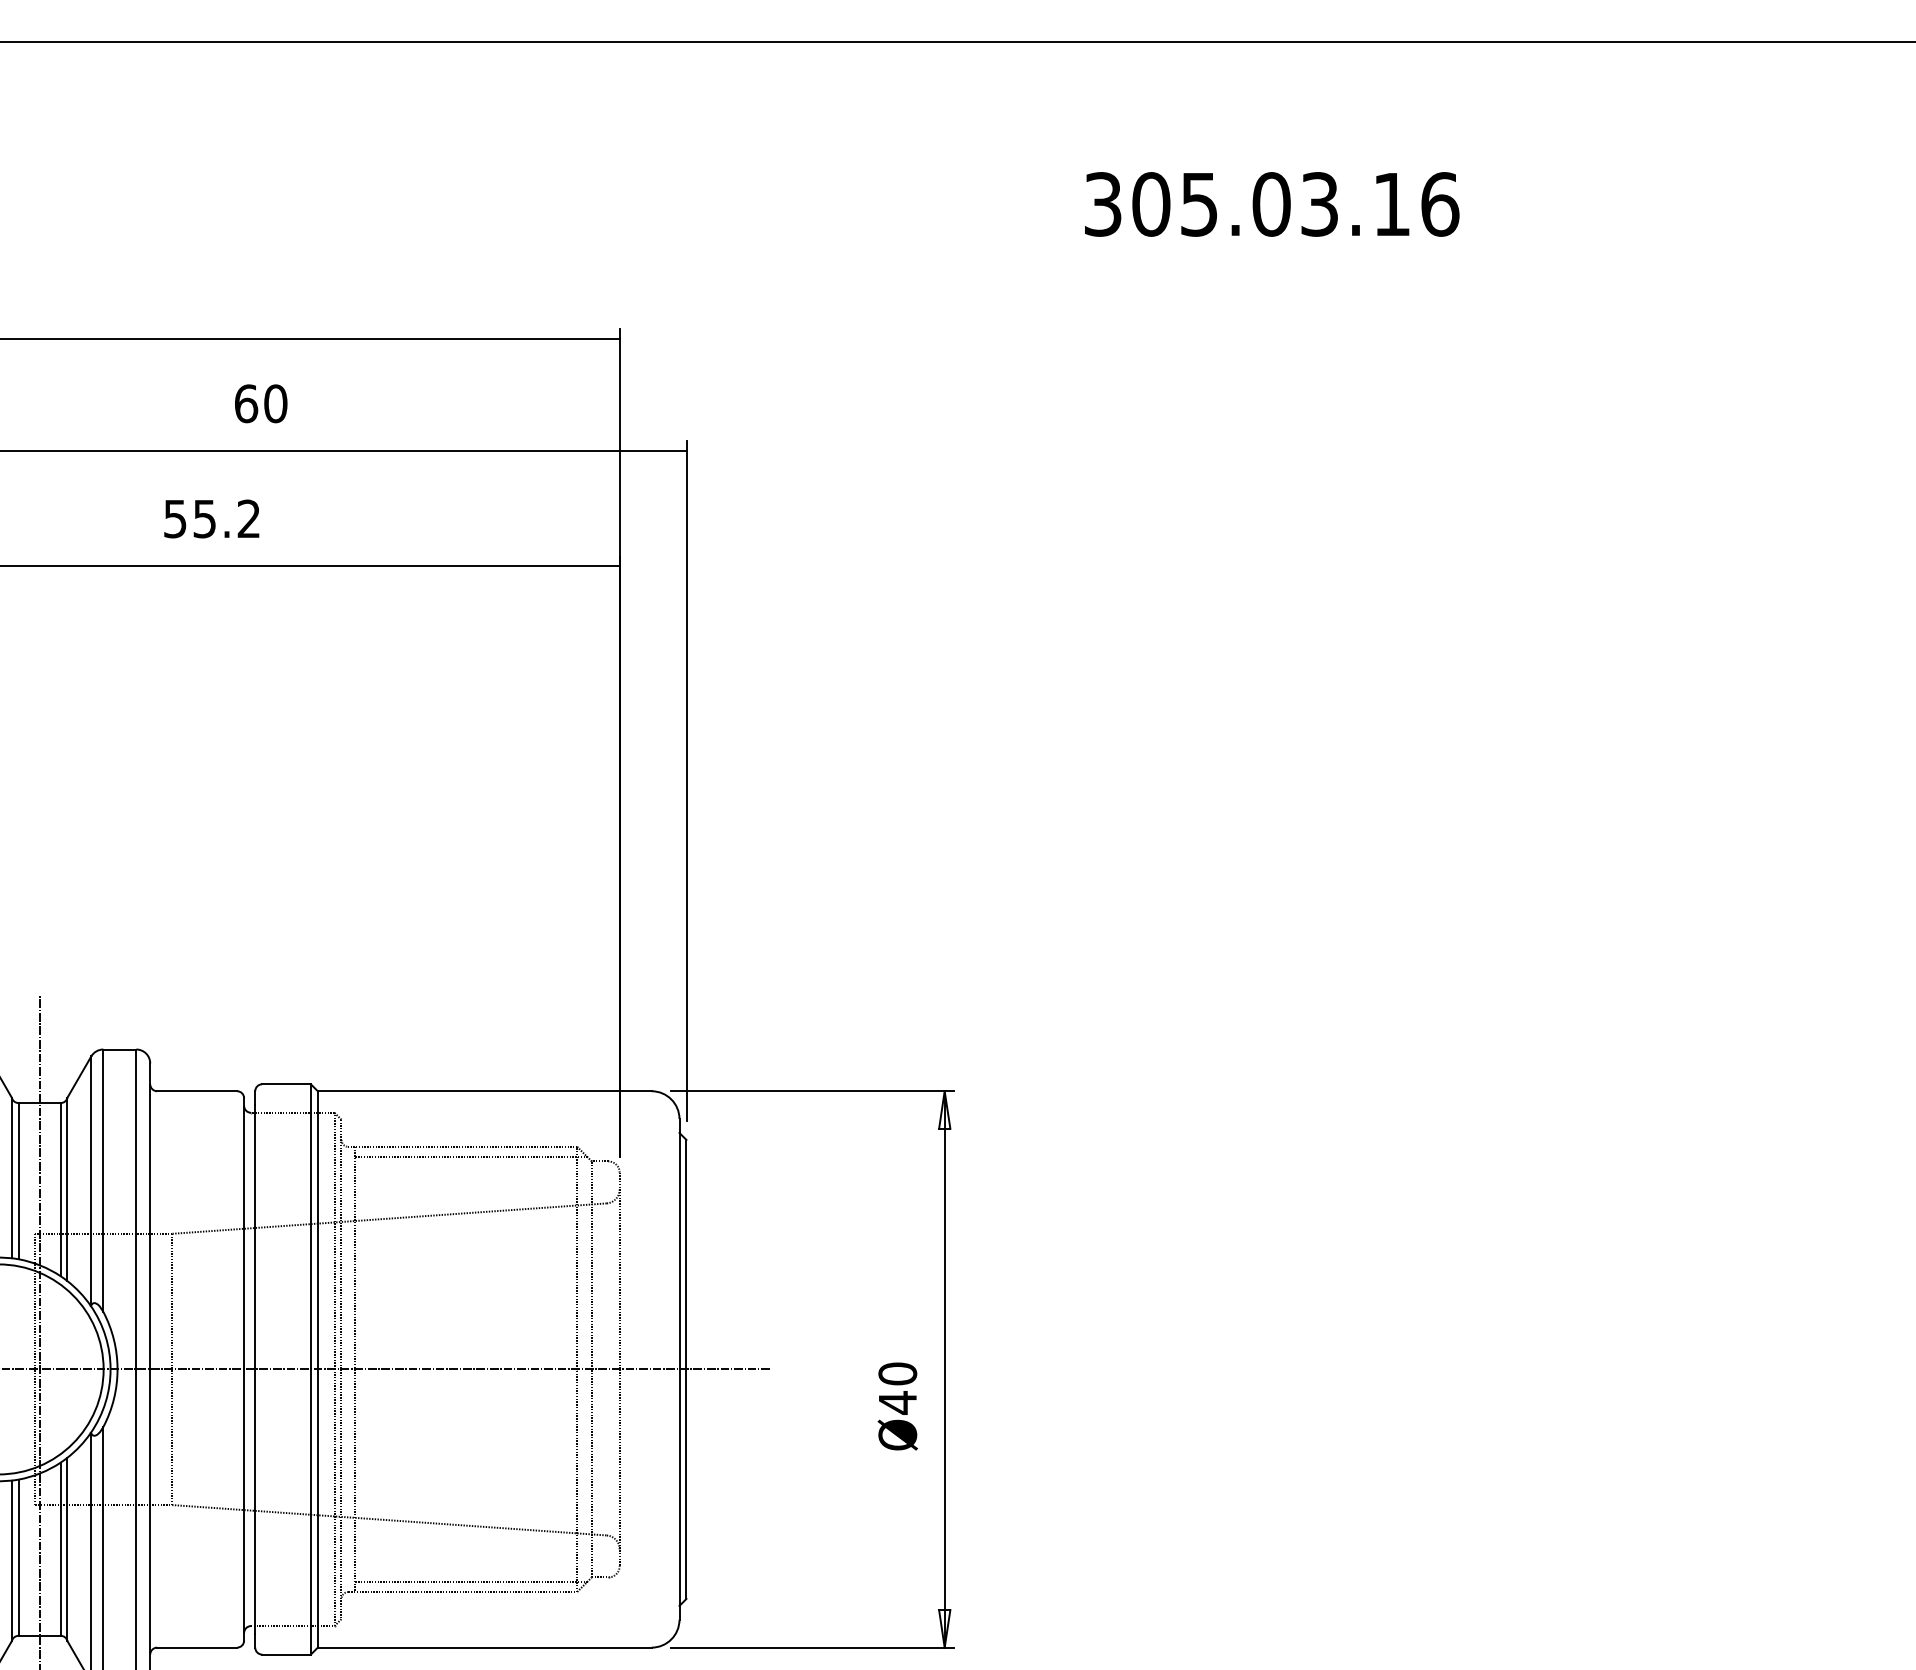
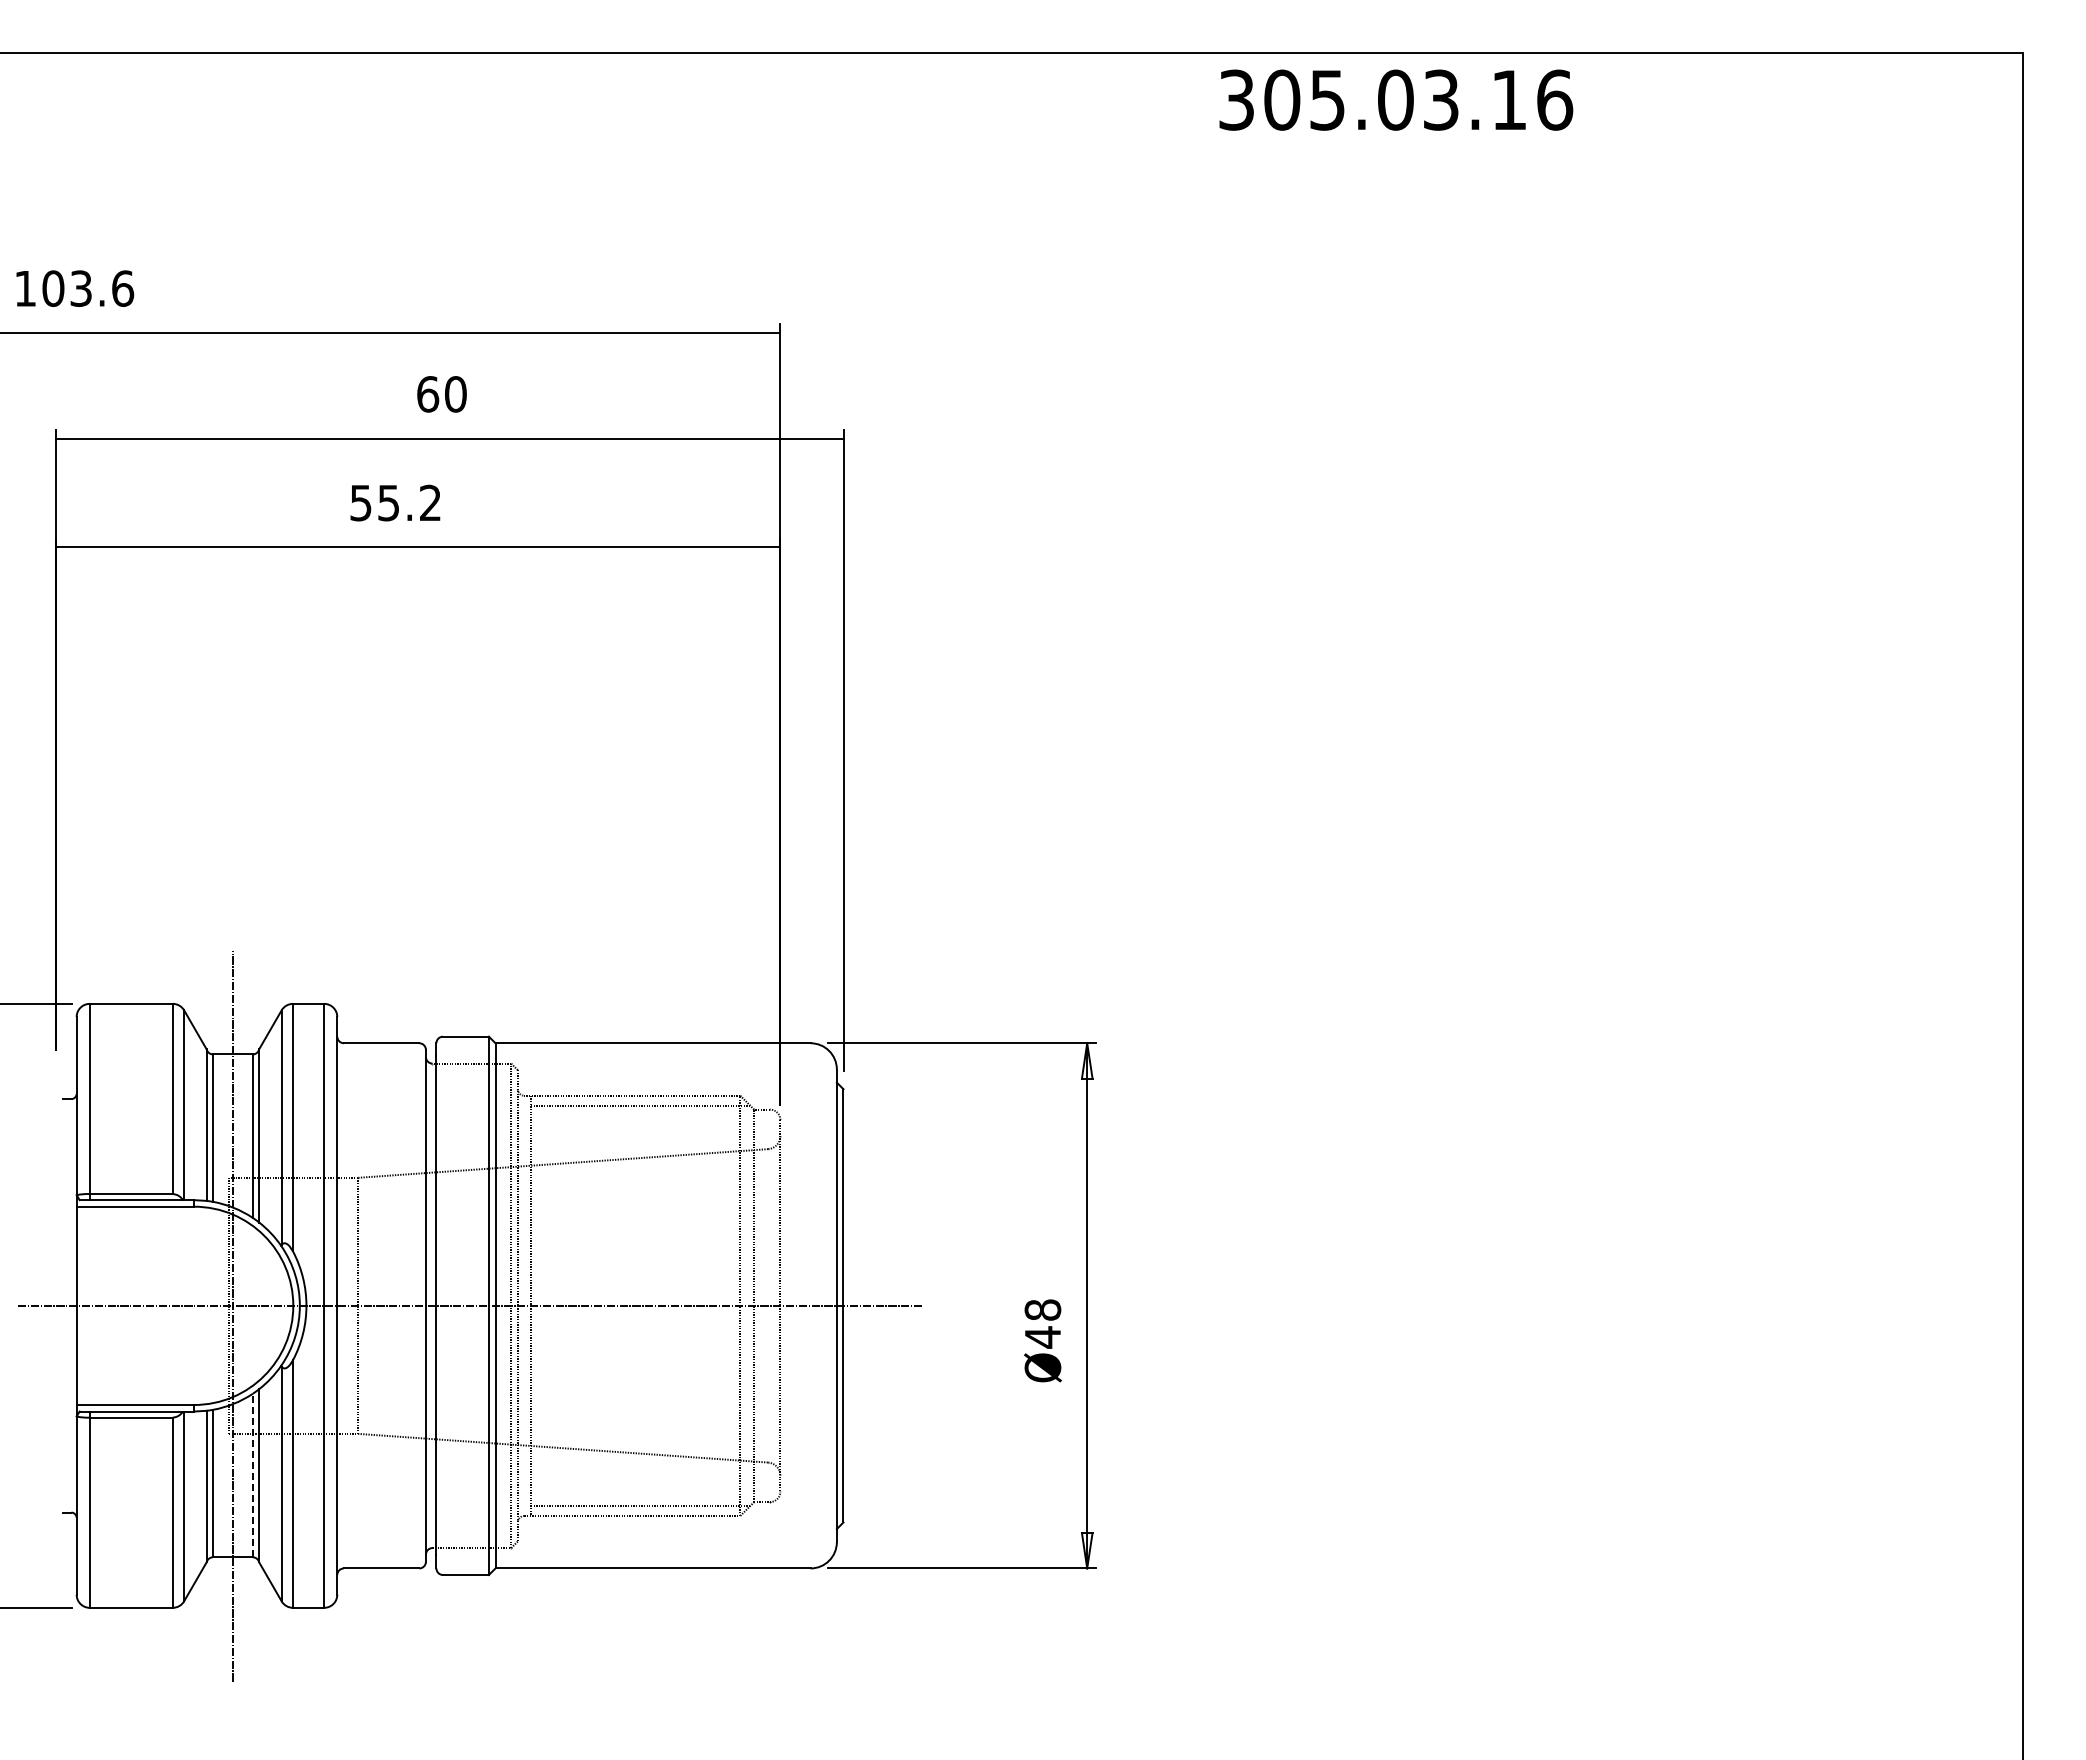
text: (1272, 203) -> (1396, 99), moved
text: (897, 1373) -> (1042, 1309), Ø40 -> Ø48
line: (60, 1549) -> (252, 1475), solid -> dashed

